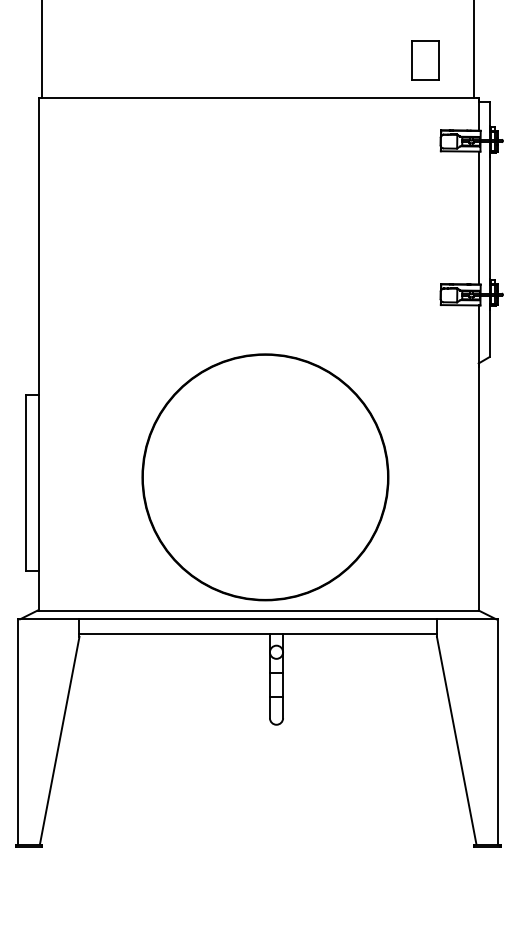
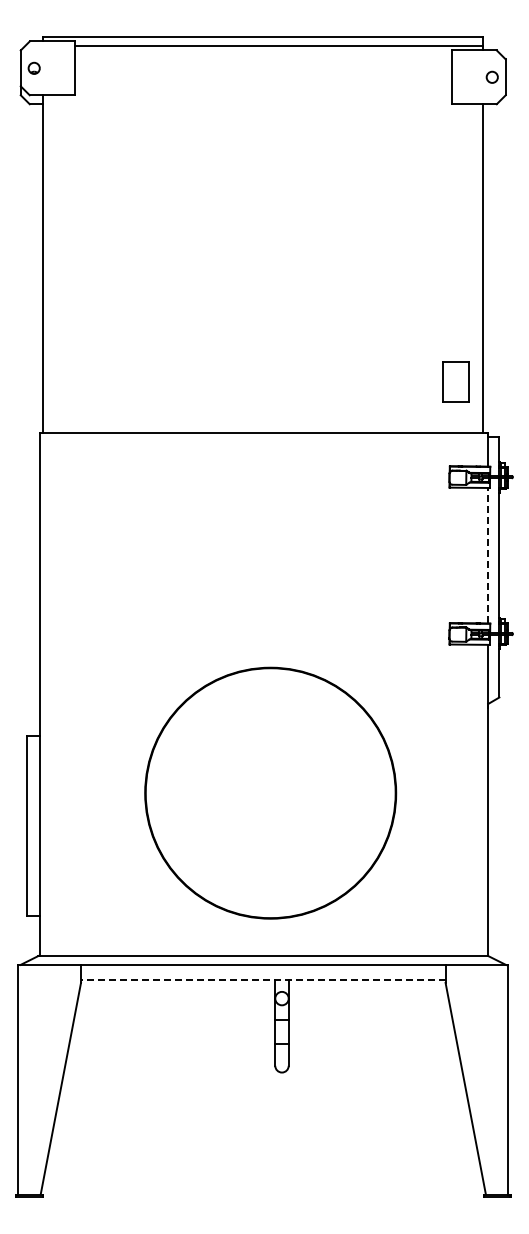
part: (425, 59) -> (455, 381), moved
line: (479, 217) -> (488, 555), solid -> dashed
part: (265, 476) -> (270, 792), moved
line: (257, 634) -> (262, 980), solid -> dashed

